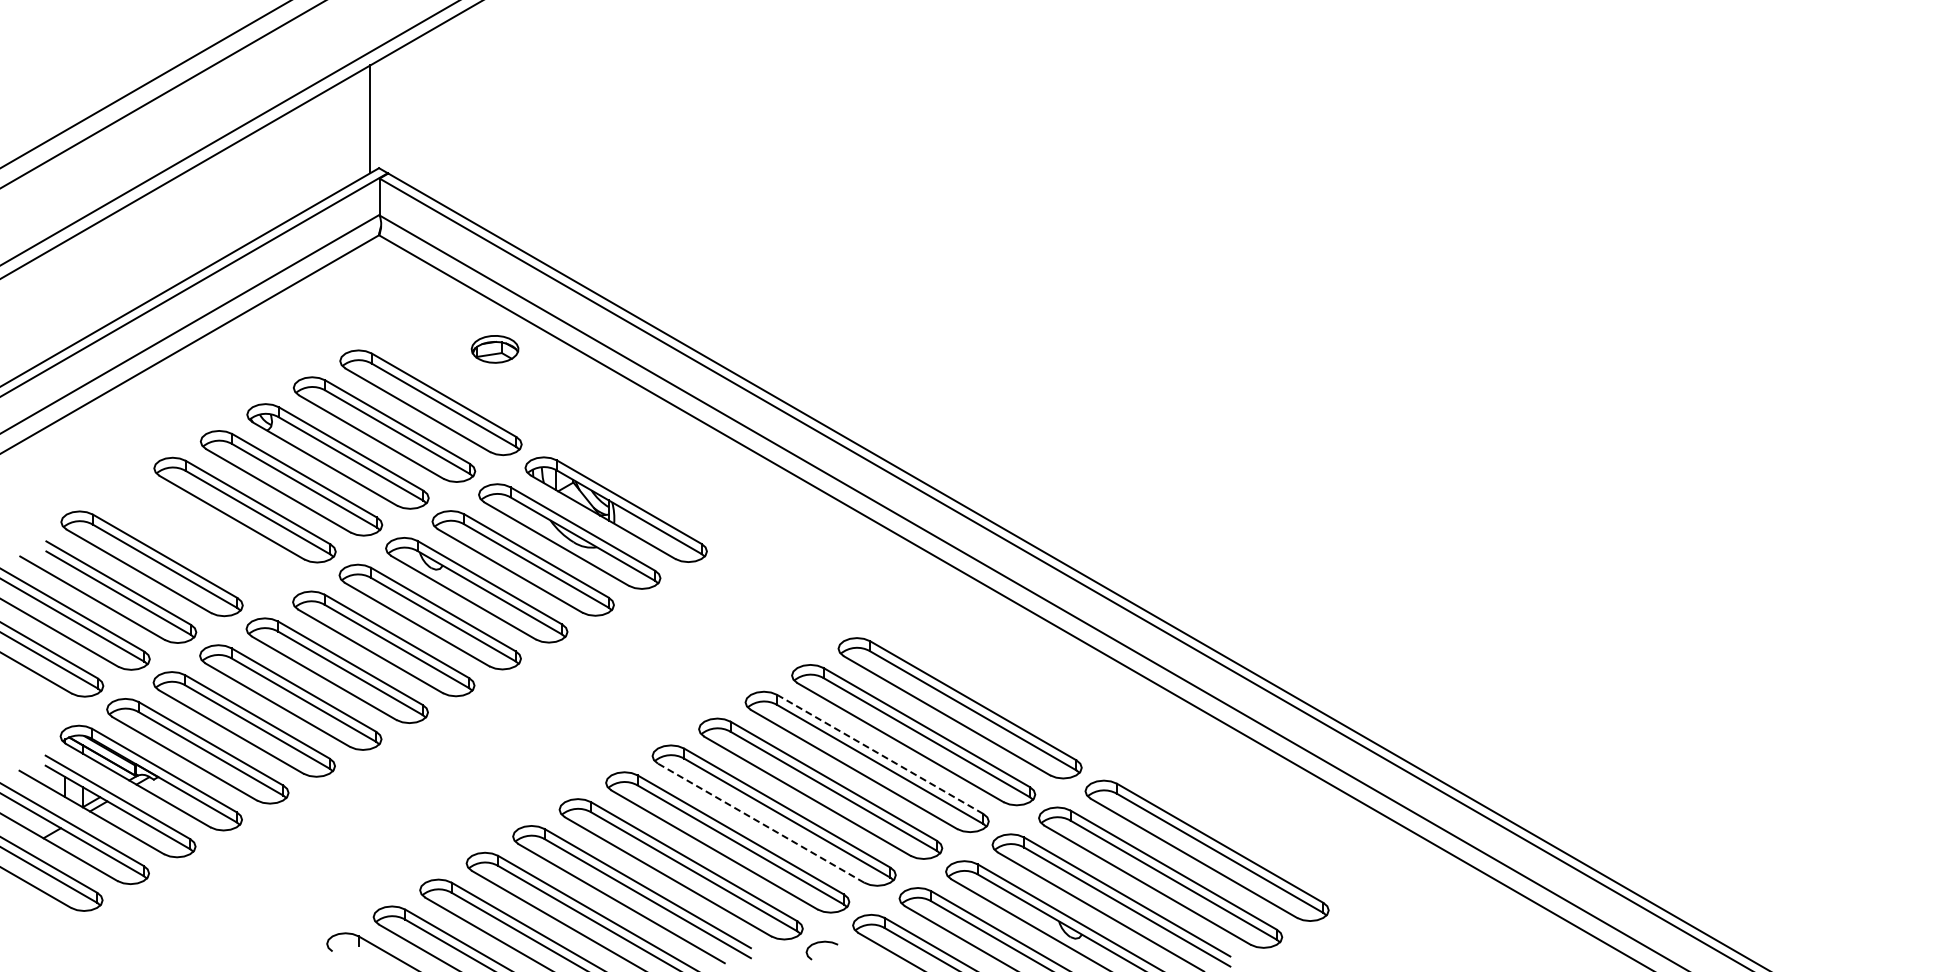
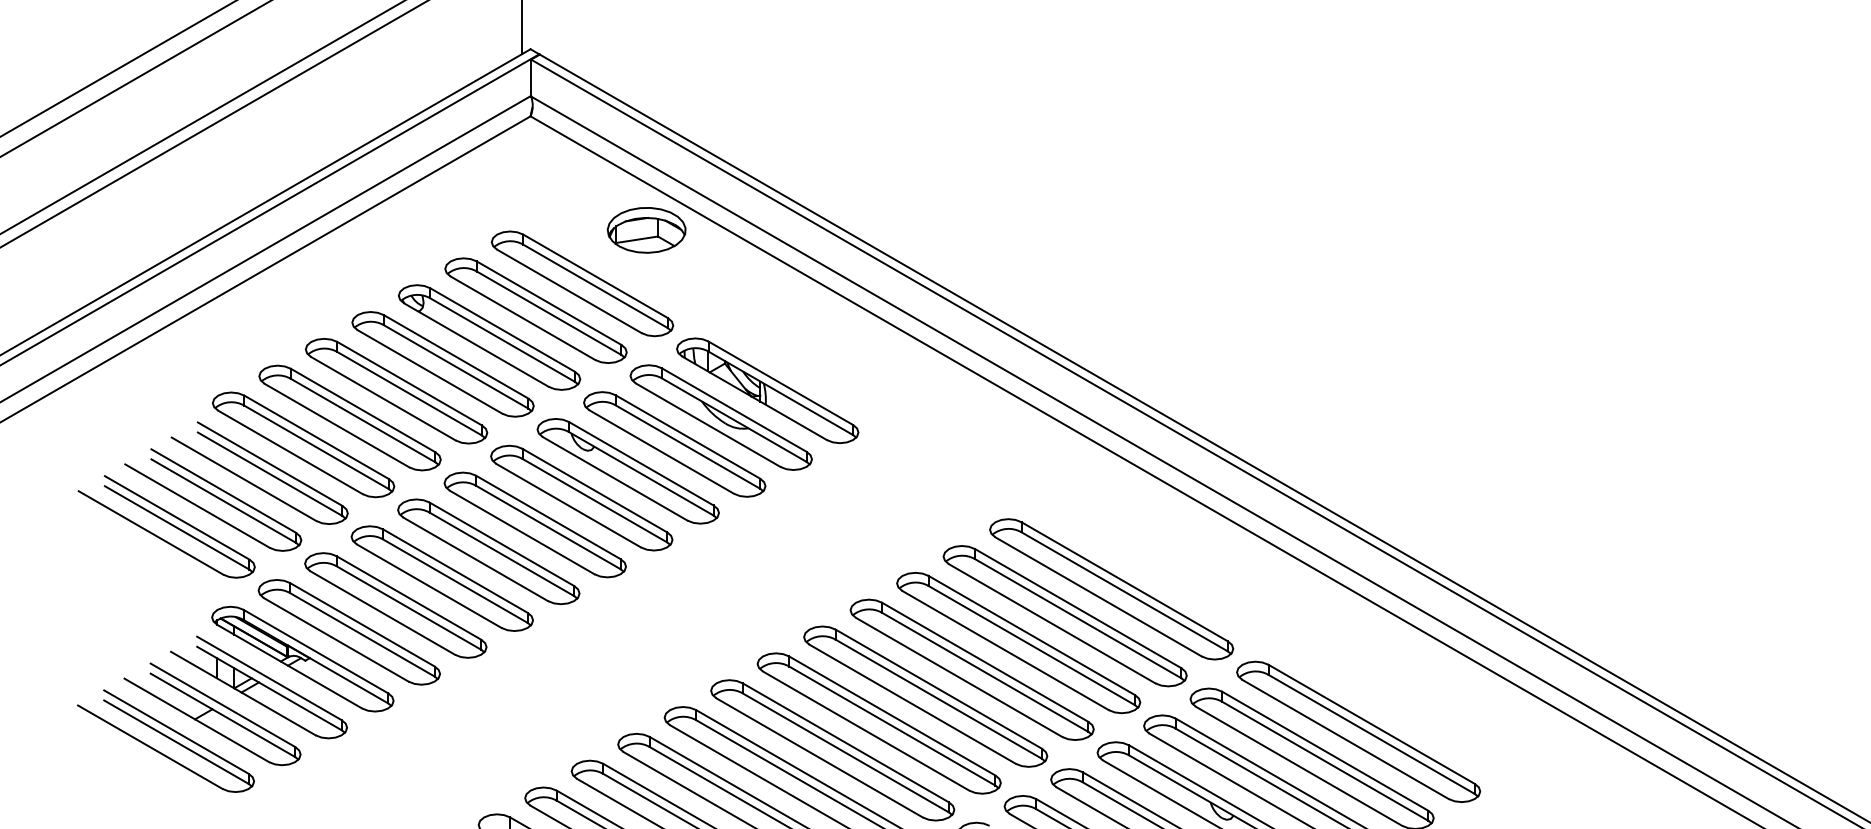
part: (494, 349) -> (646, 230), size x1.67
part: (198, 536) -> (350, 417), added
line: (880, 754) -> (1032, 635), dashed -> solid
line: (760, 822) -> (912, 703), dashed -> solid

